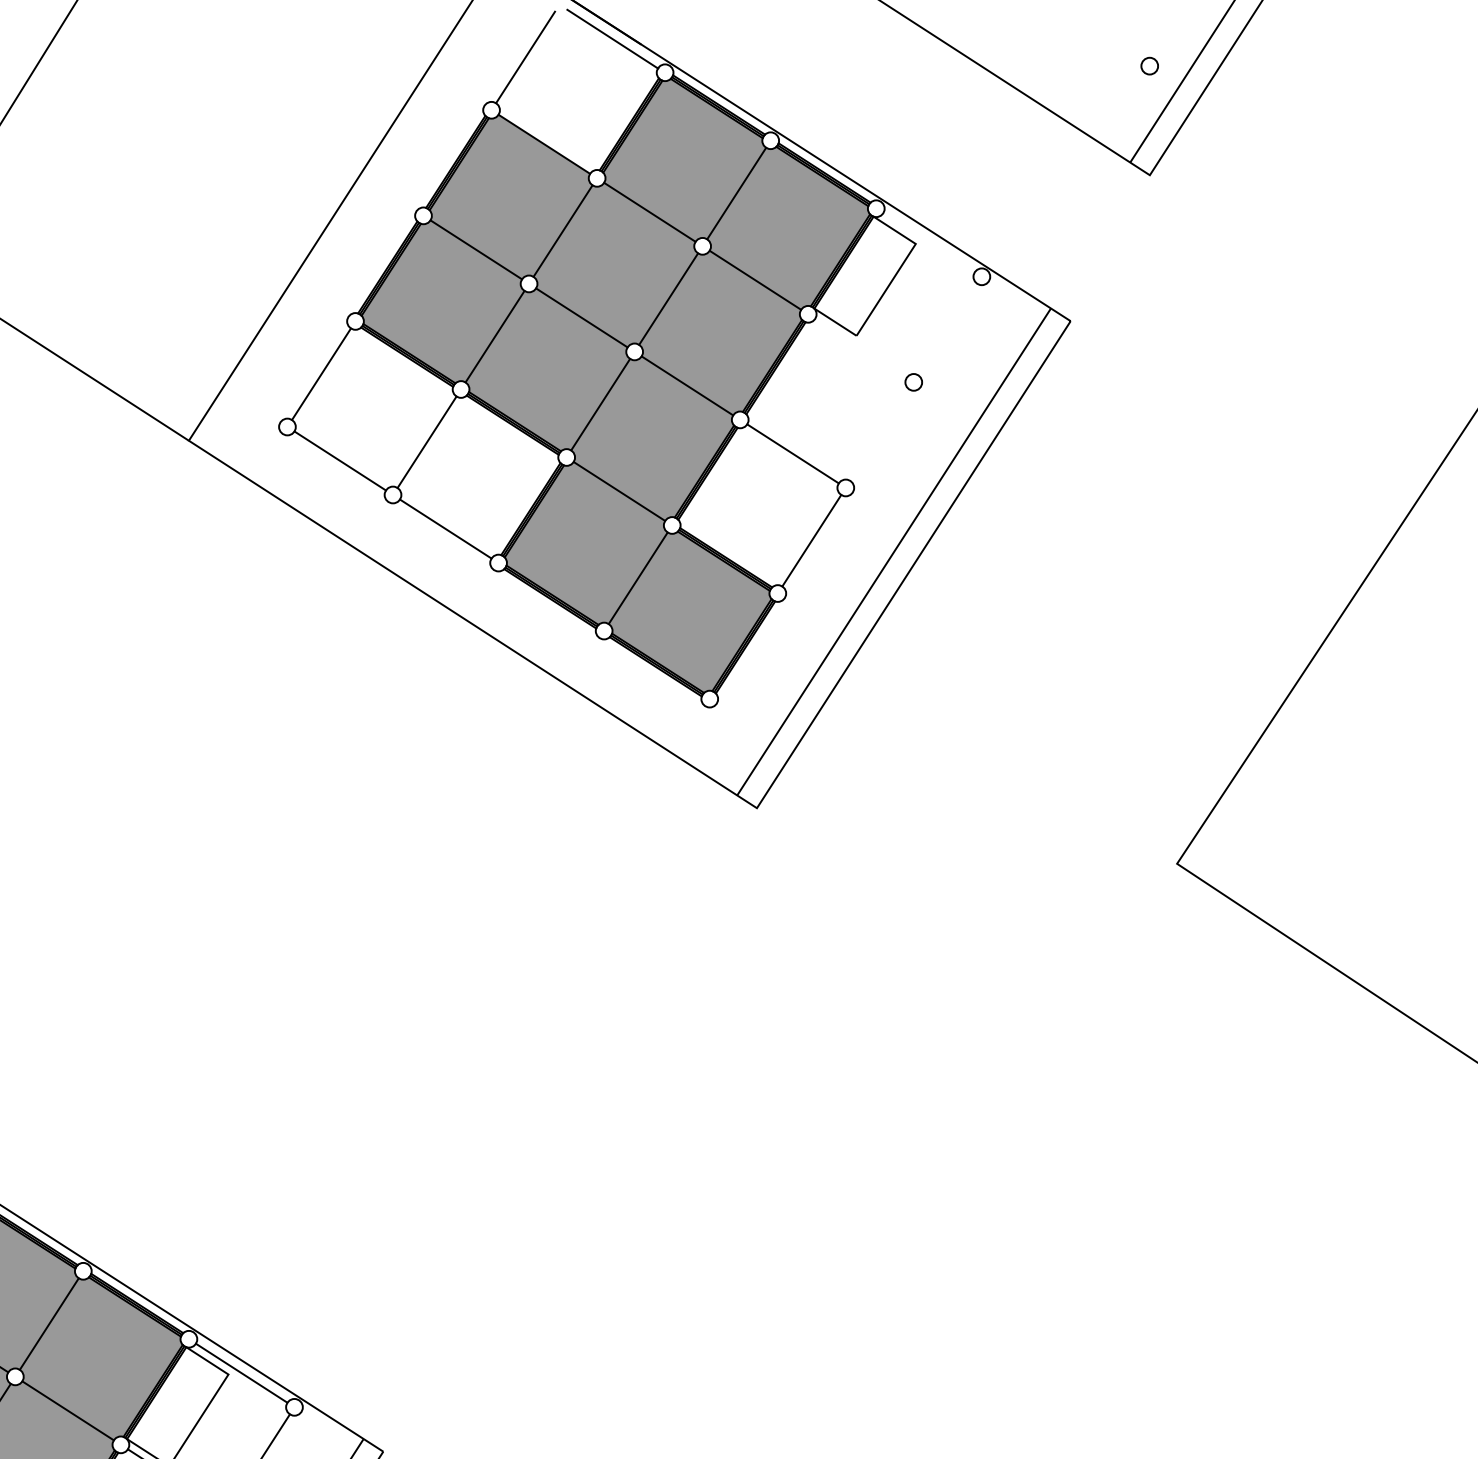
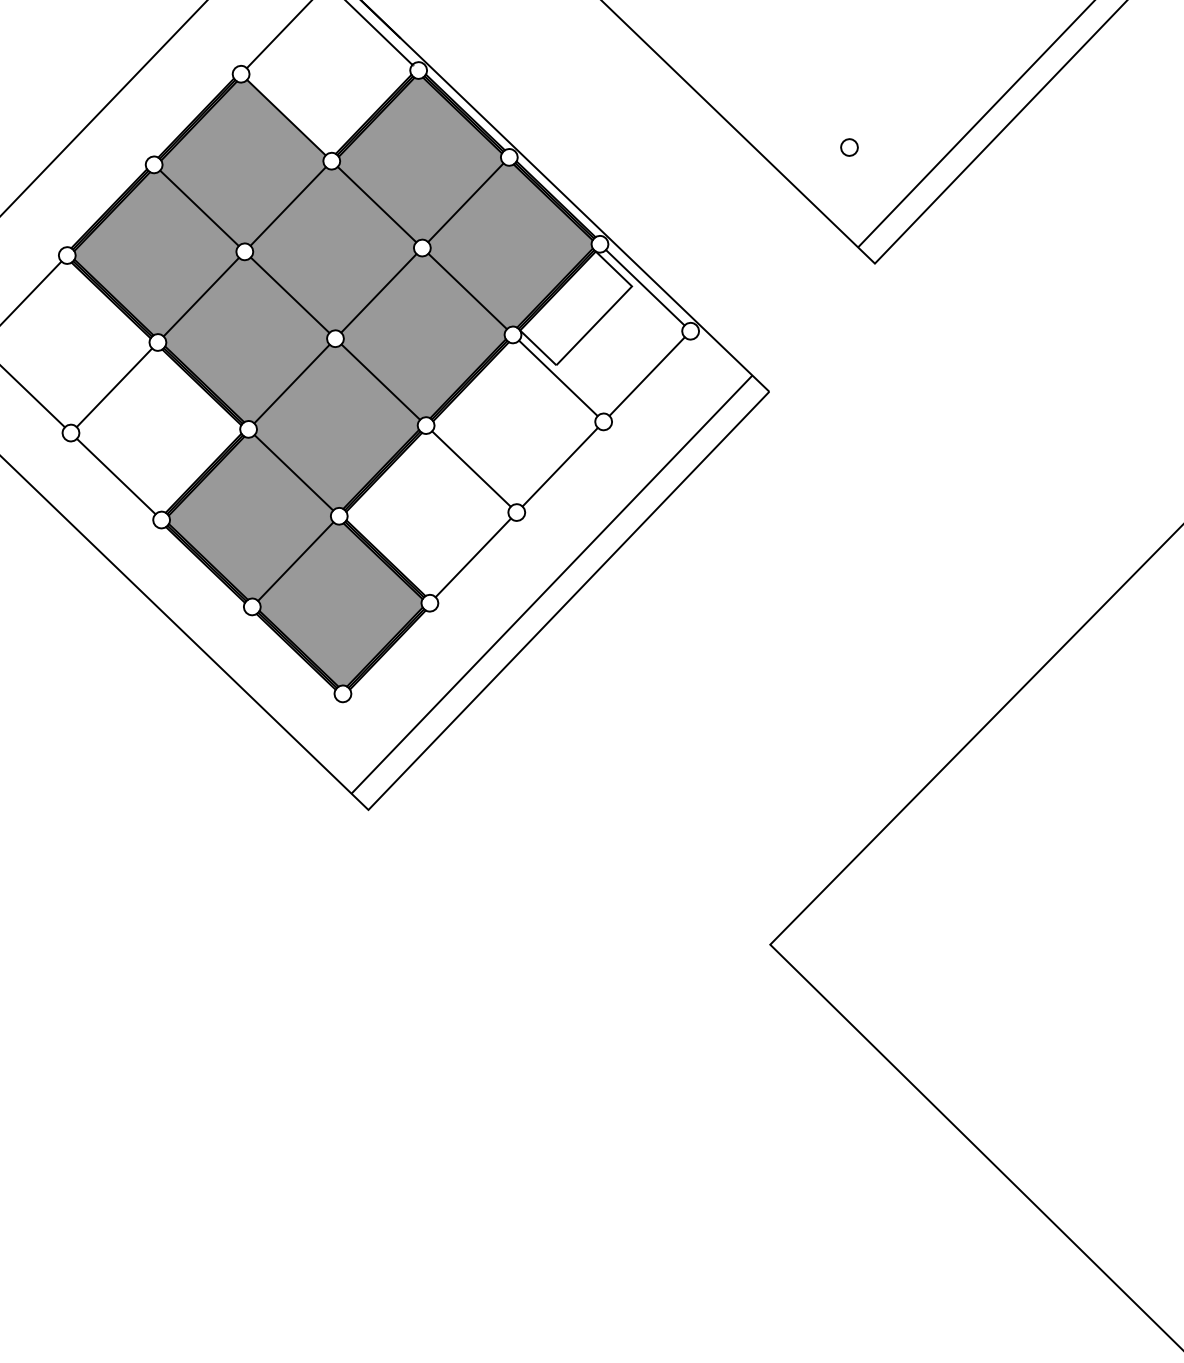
circle: (1149, 65) -> (849, 146), moved
line: (928, 242) -> (644, 287), added
line: (947, 329) -> (646, 376), added
line: (860, 347) -> (558, 377), added
line: (879, 434) -> (560, 466), added

